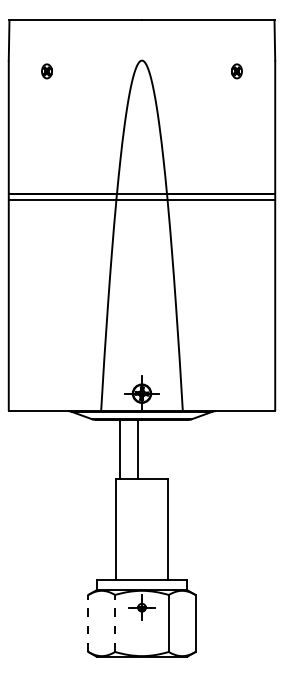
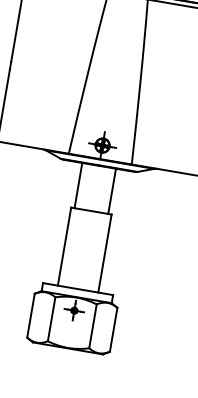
line: (137, 448) -> (111, 190), moved
line: (88, 622) -> (31, 314), dashed -> solid
line: (115, 622) -> (52, 318), dashed -> solid

